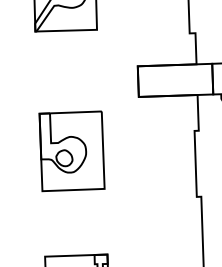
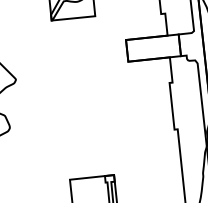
part: (71, 151) -> (83, 103), removed

